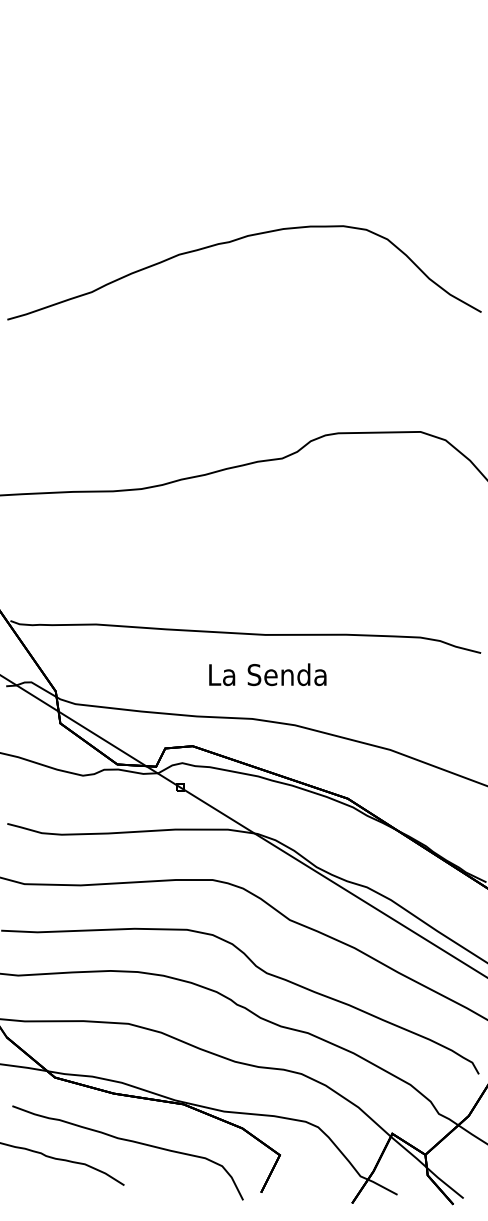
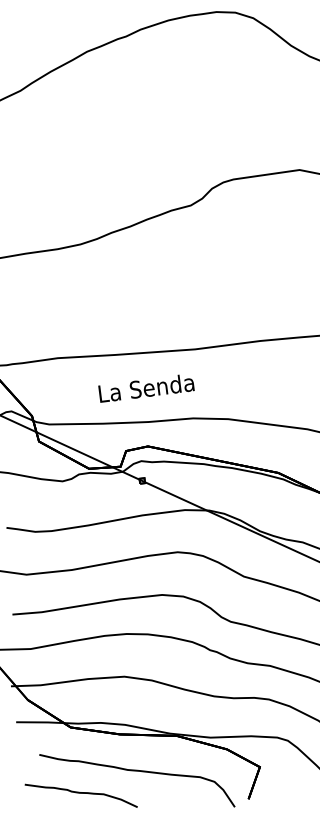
text: (267, 674) -> (146, 387), moved

